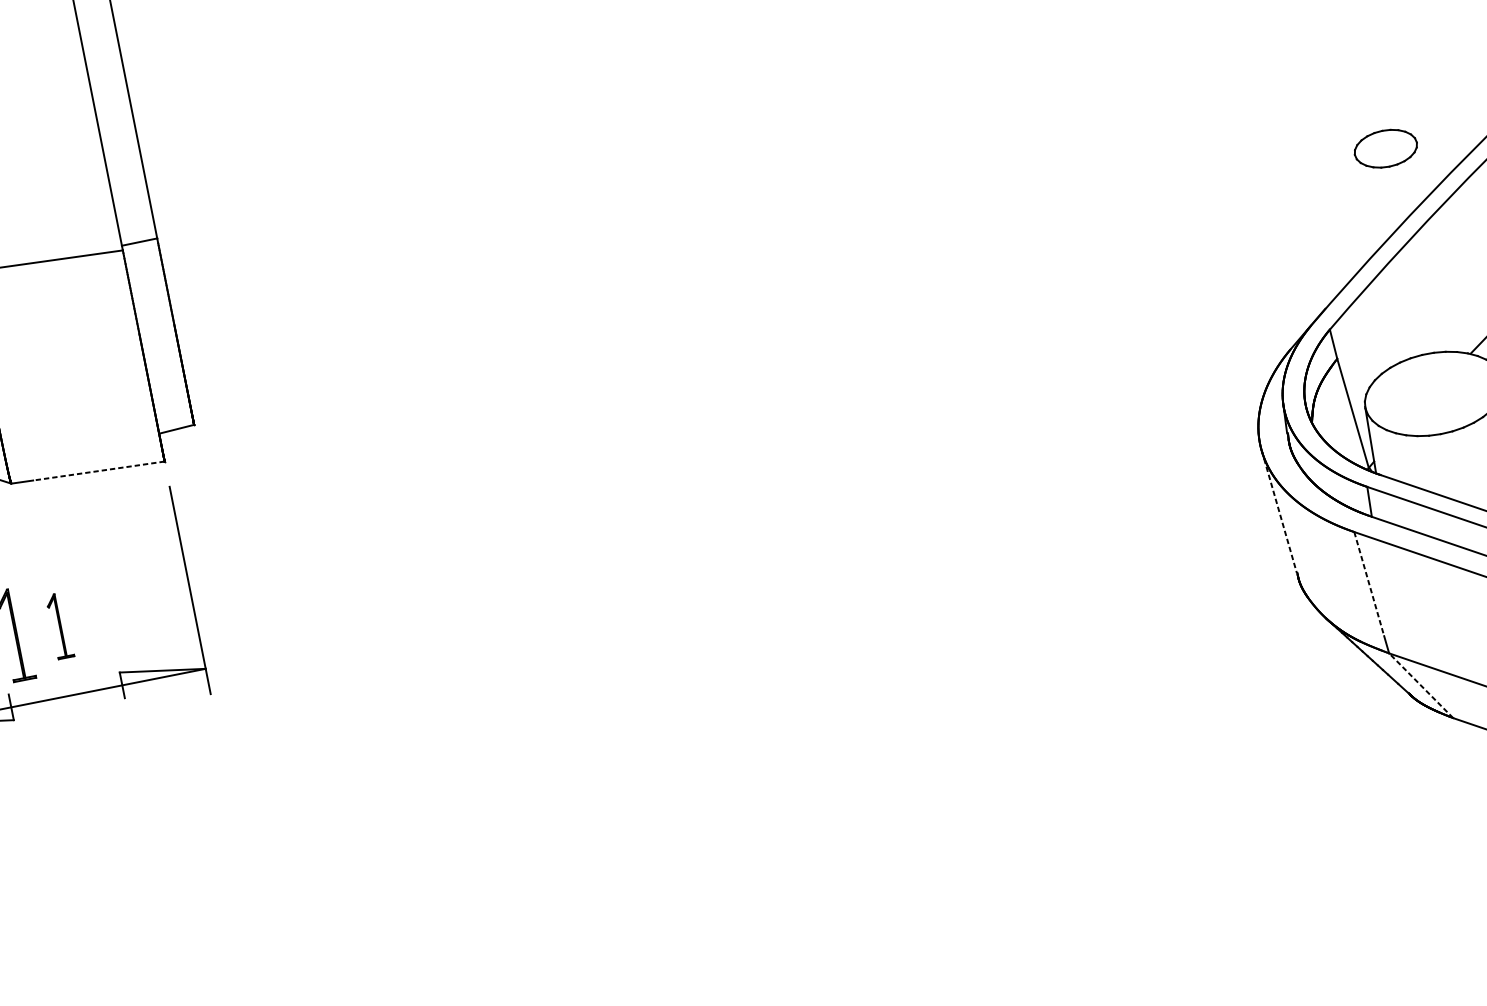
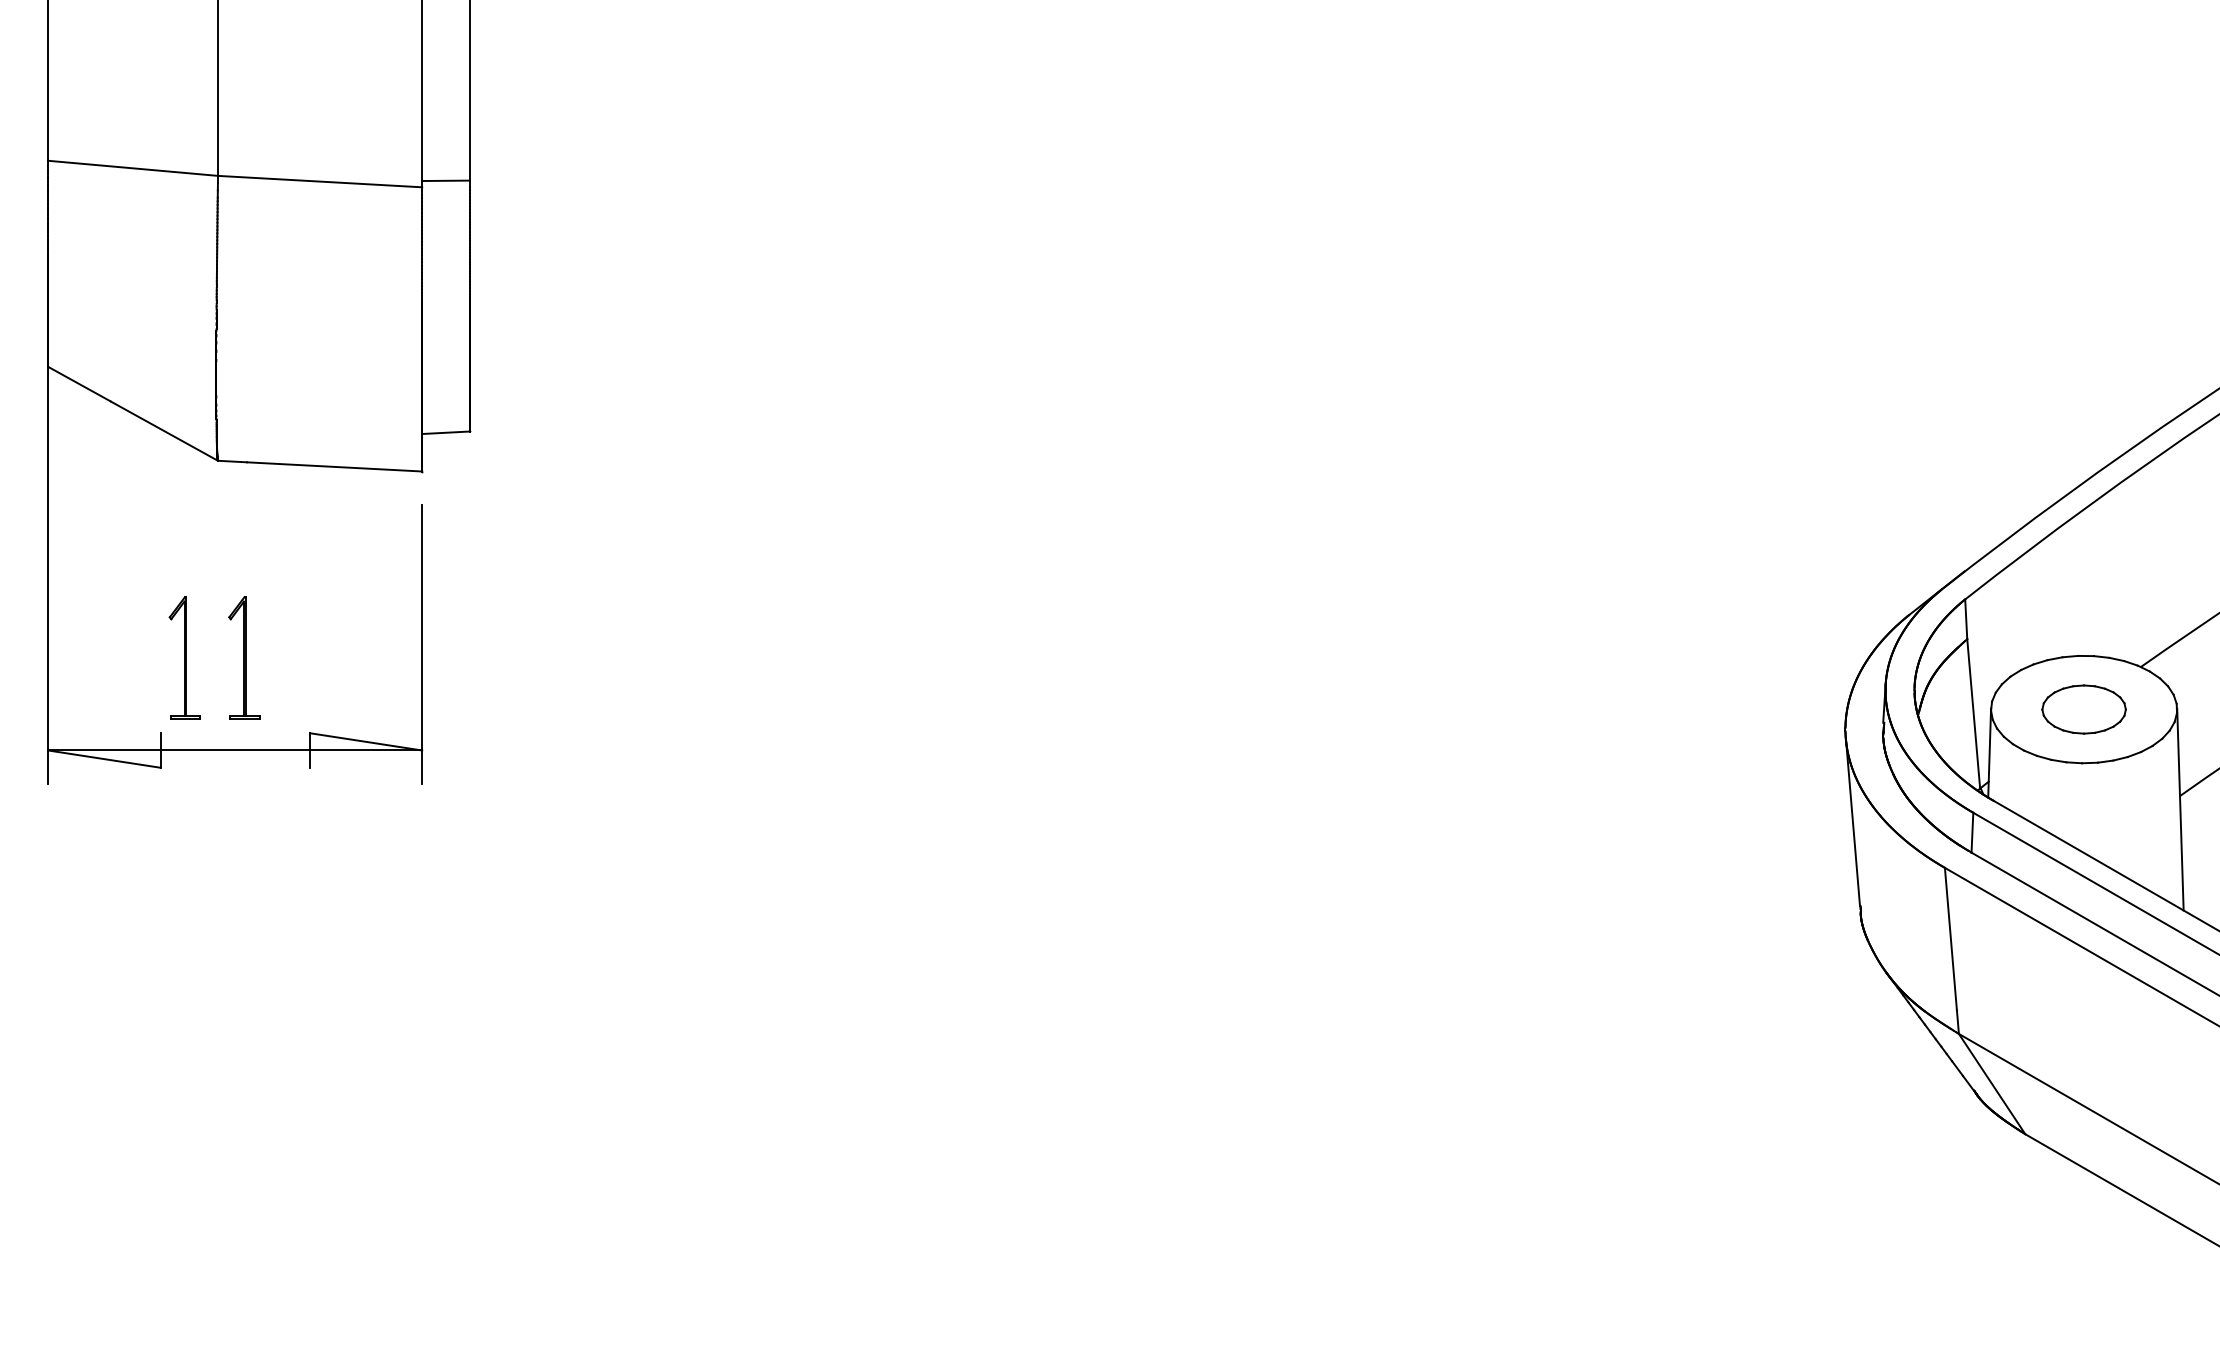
part: (1385, 148) -> (2083, 709), moved
line: (98, 470) -> (334, 466), dashed -> solid
line: (1279, 512) -> (1853, 823), dashed -> solid
line: (1369, 584) -> (1950, 939), dashed -> solid
part: (60, 625) -> (244, 657), size x1.43
line: (1420, 685) -> (1991, 1083), dashed -> solid

